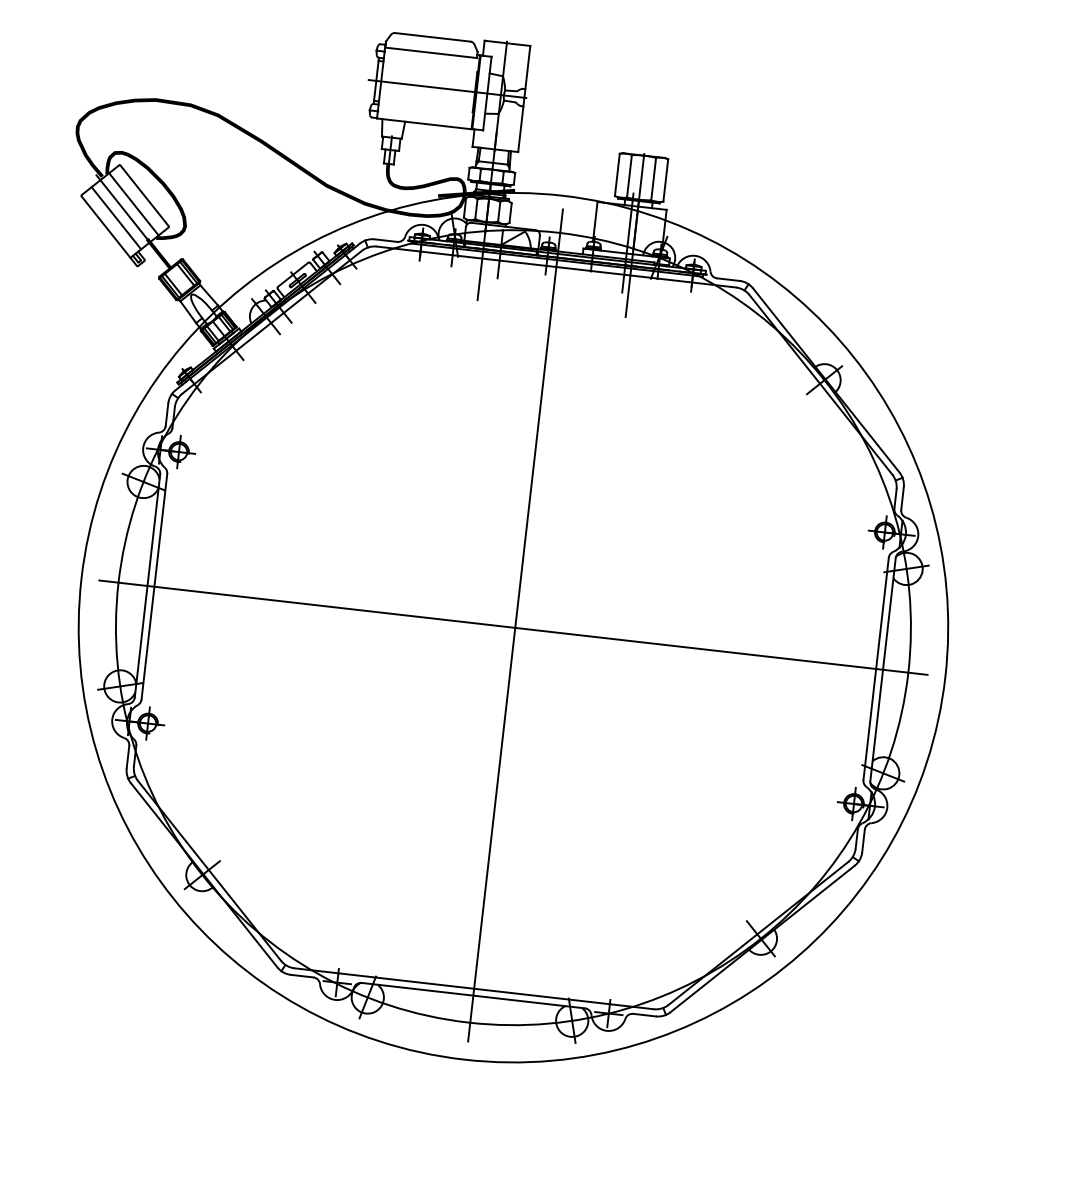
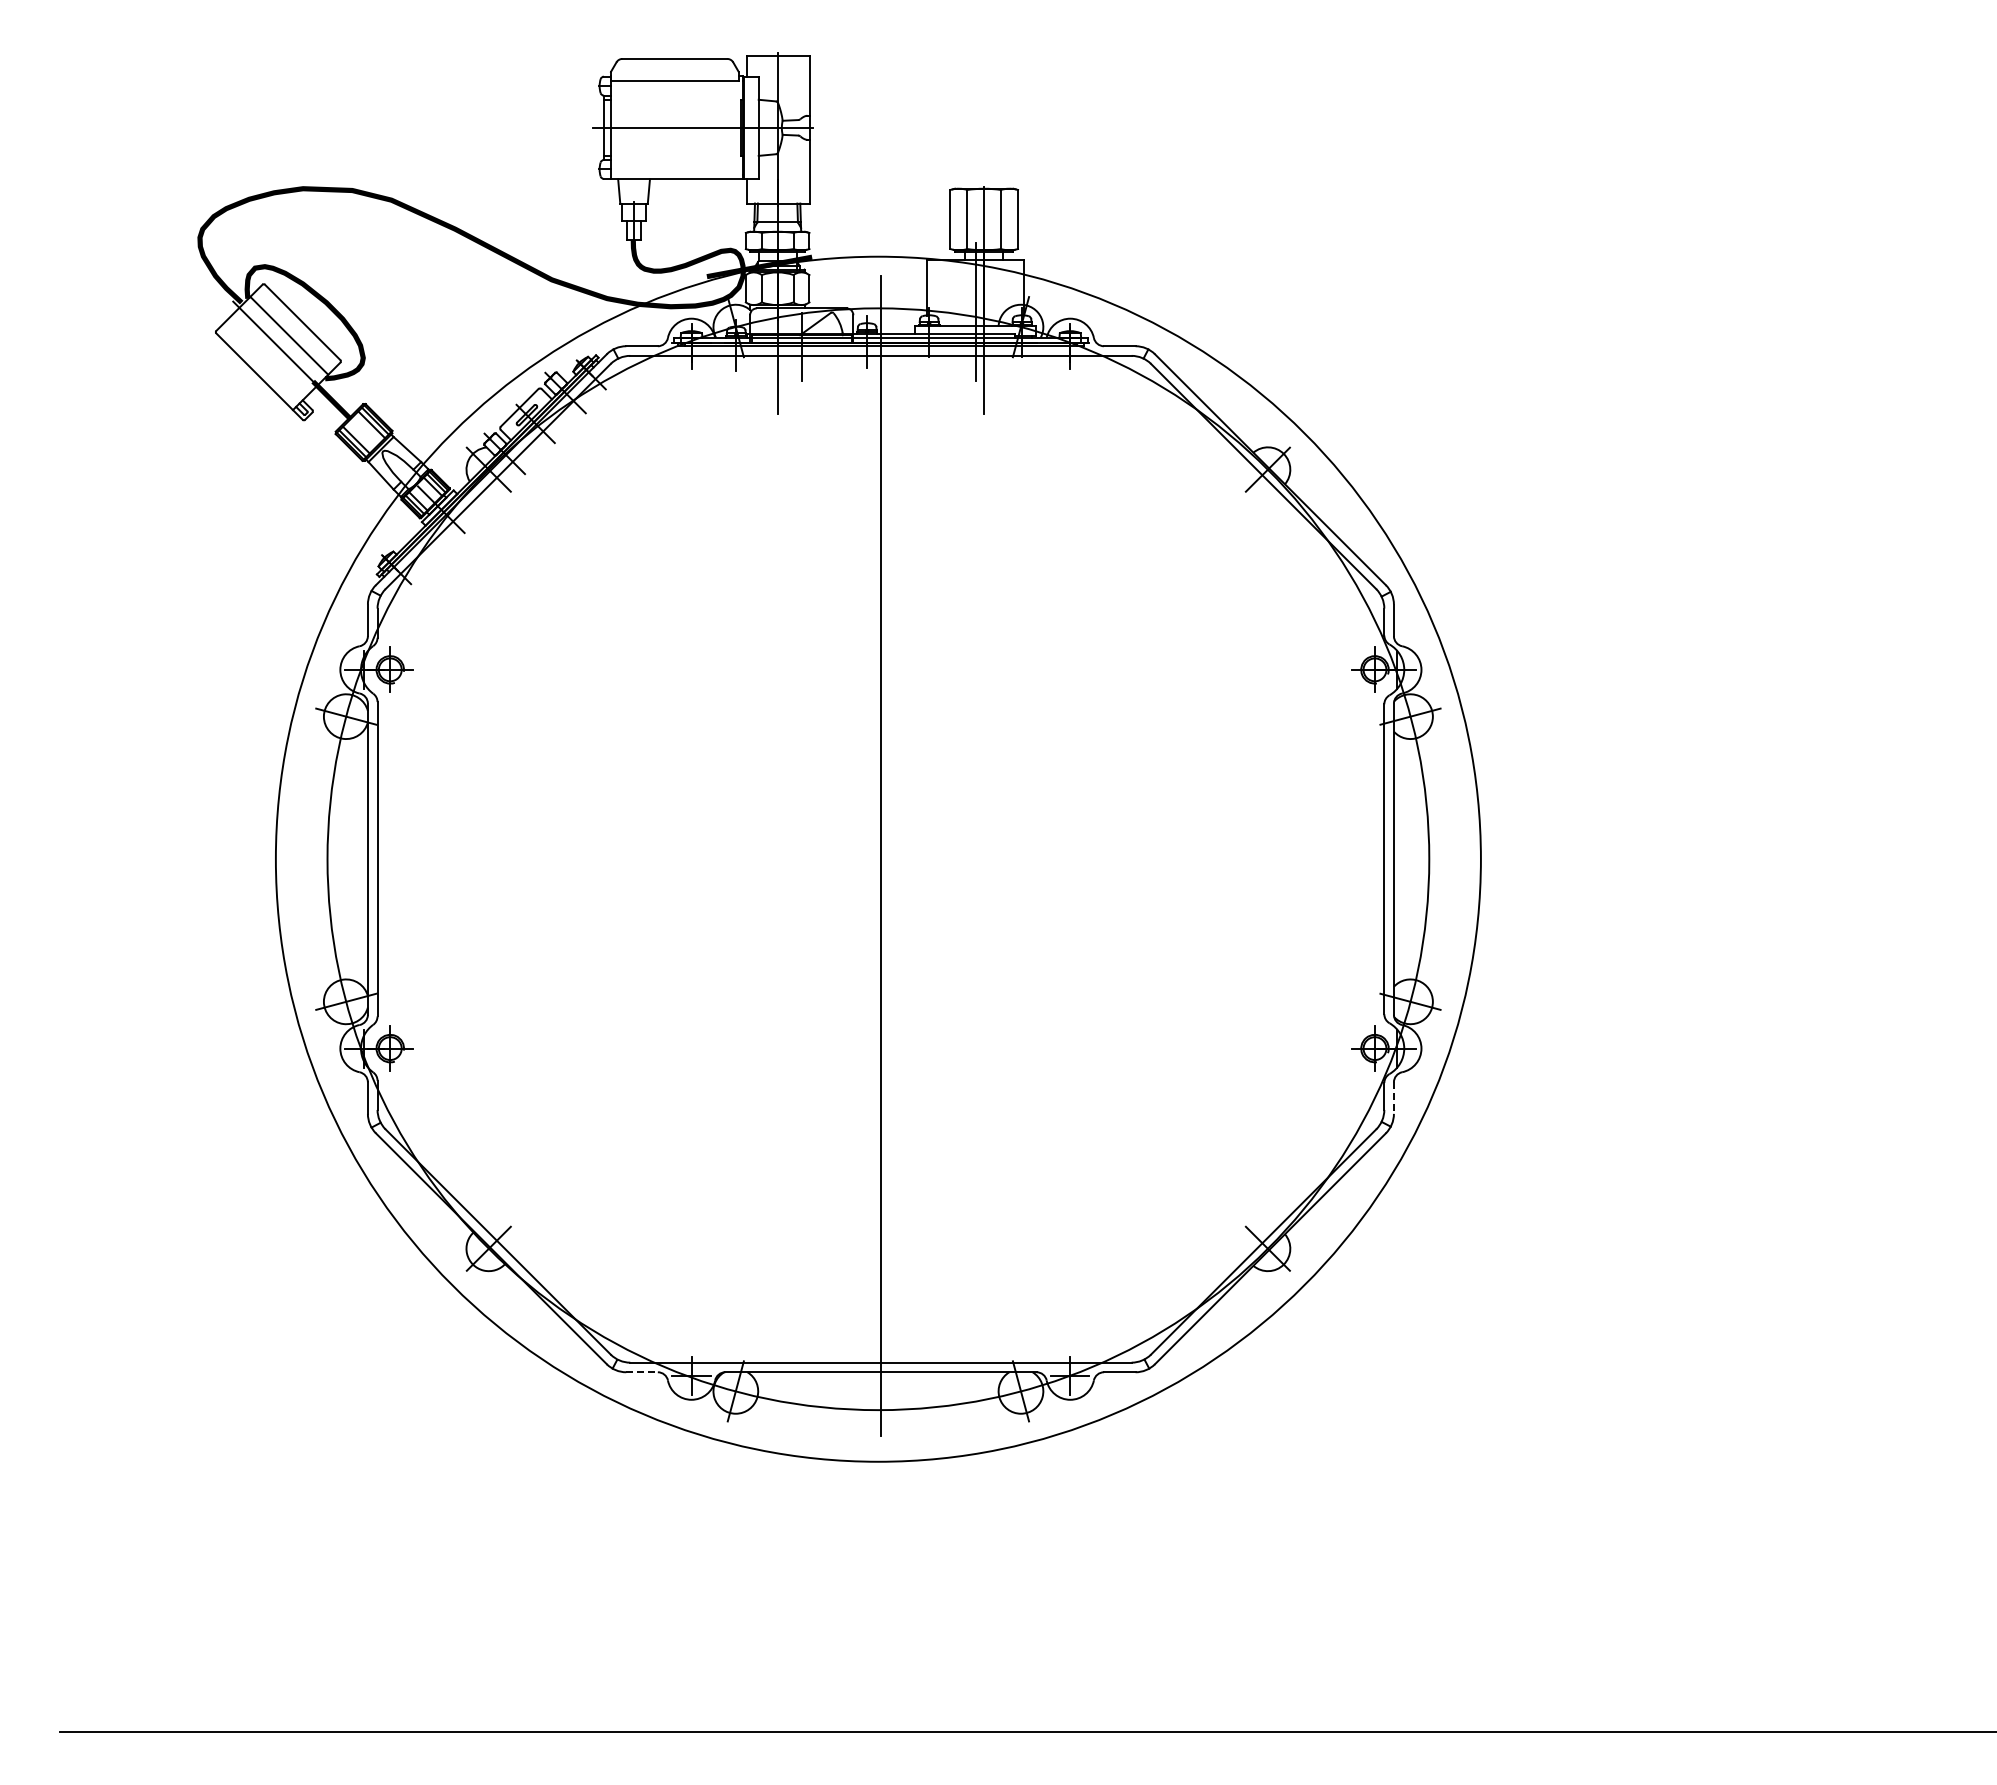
line: (116, 218) -> (267, 357), removed
line: (513, 627) -> (878, 859), removed
line: (863, 841) -> (1393, 1098), solid -> dashed
line: (302, 976) -> (642, 1372), solid -> dashed

